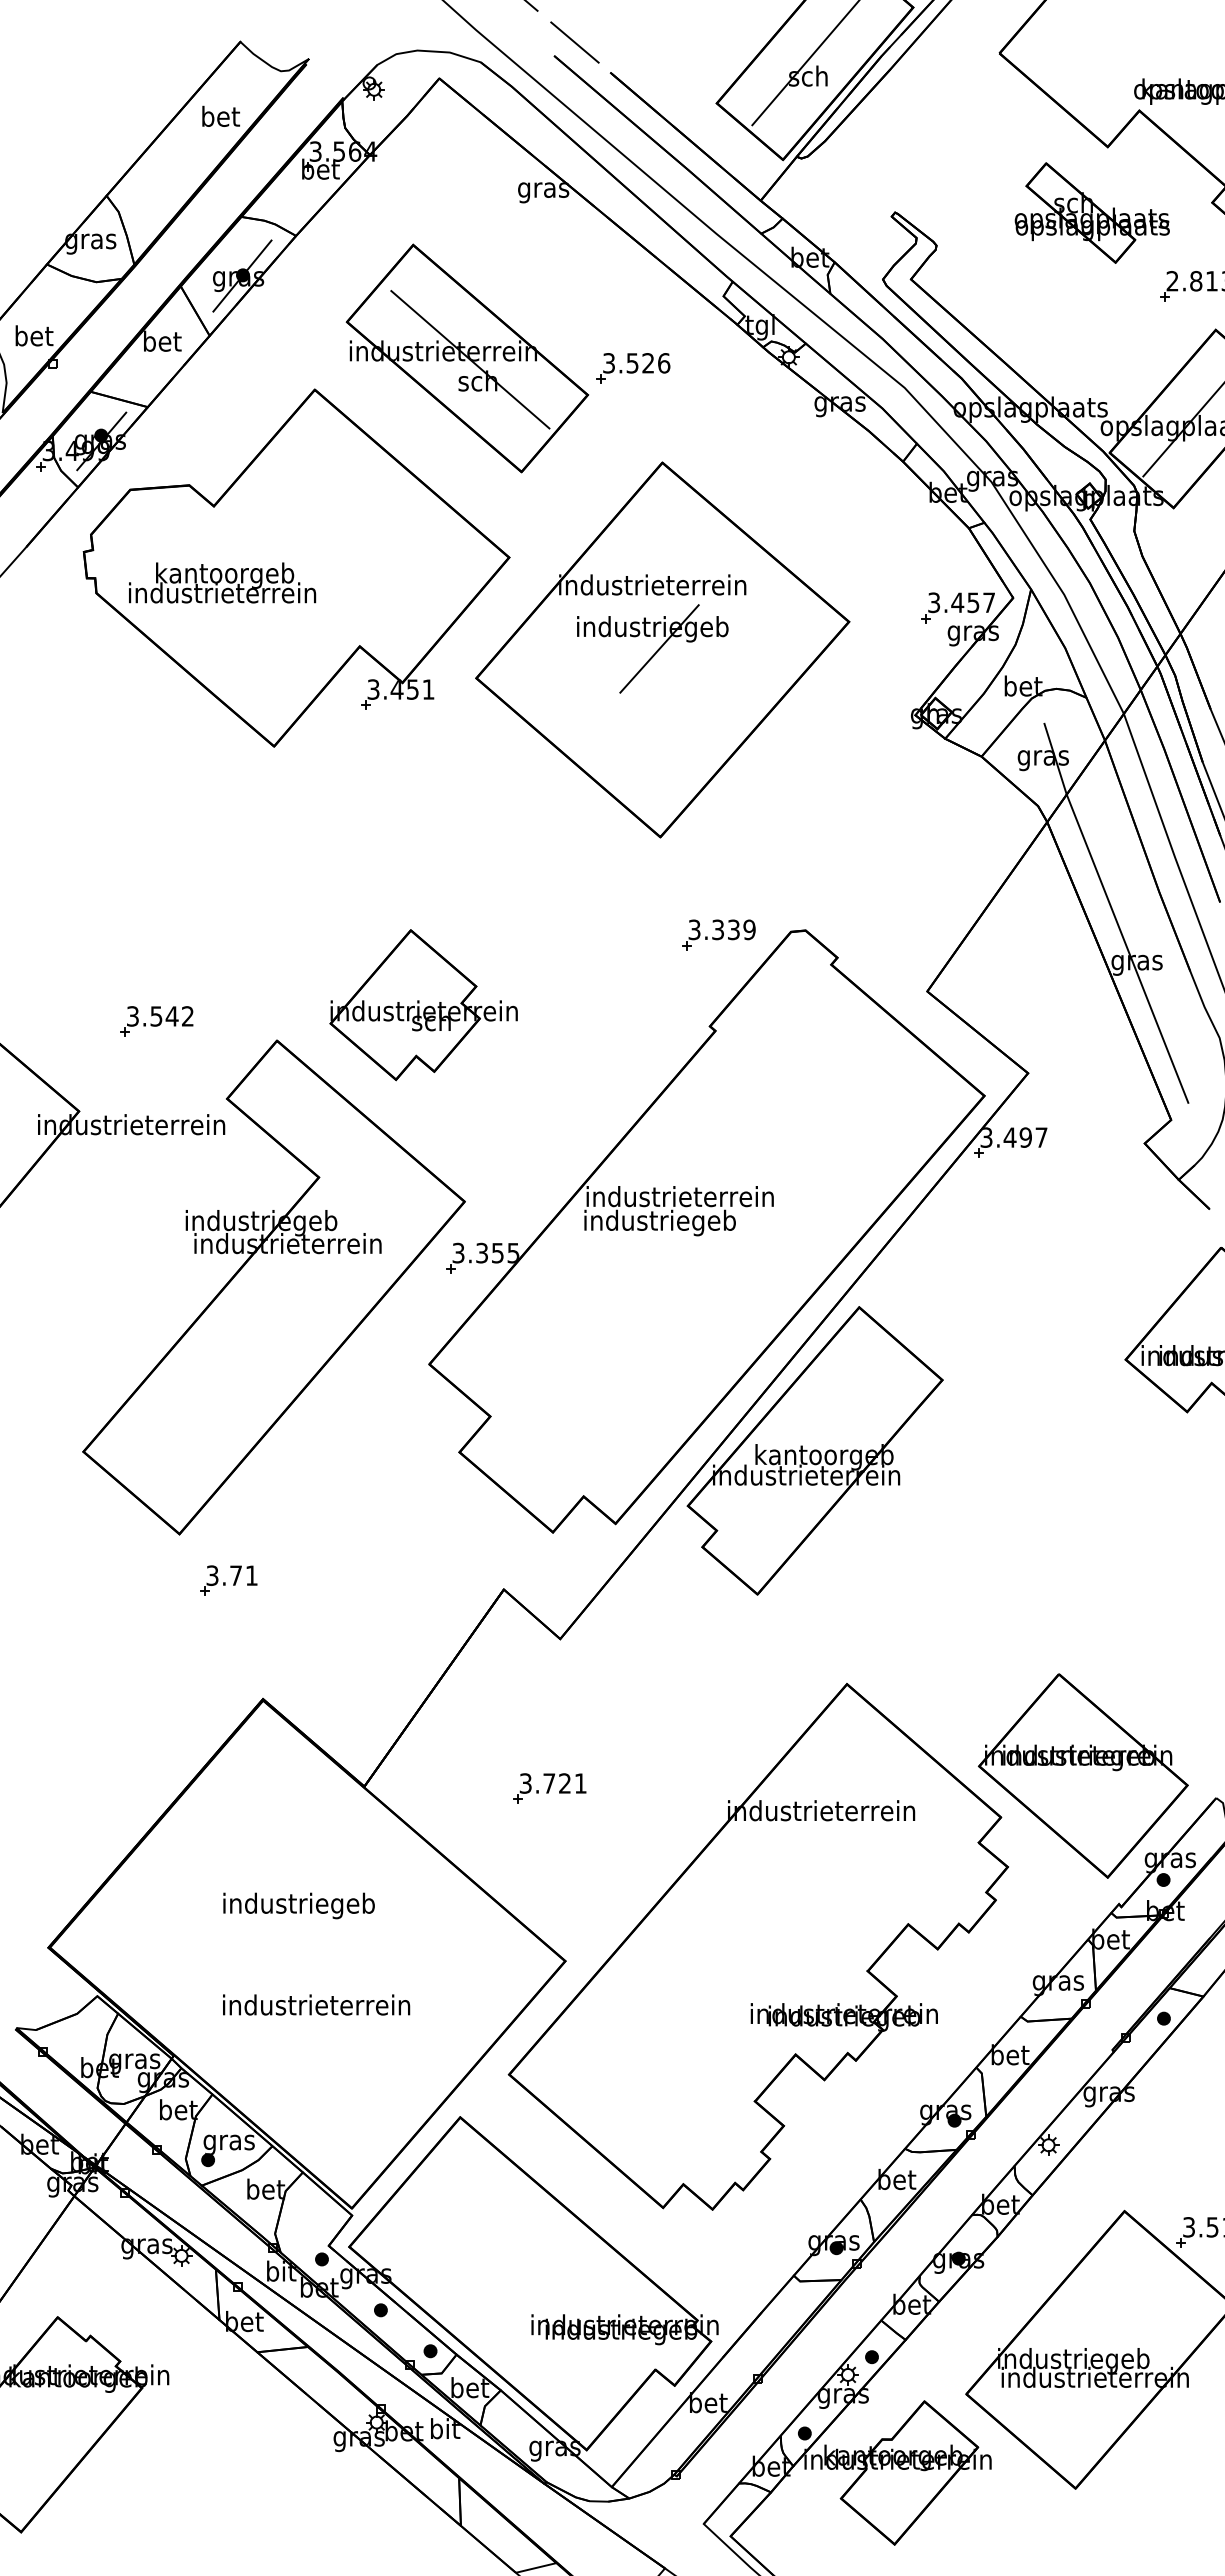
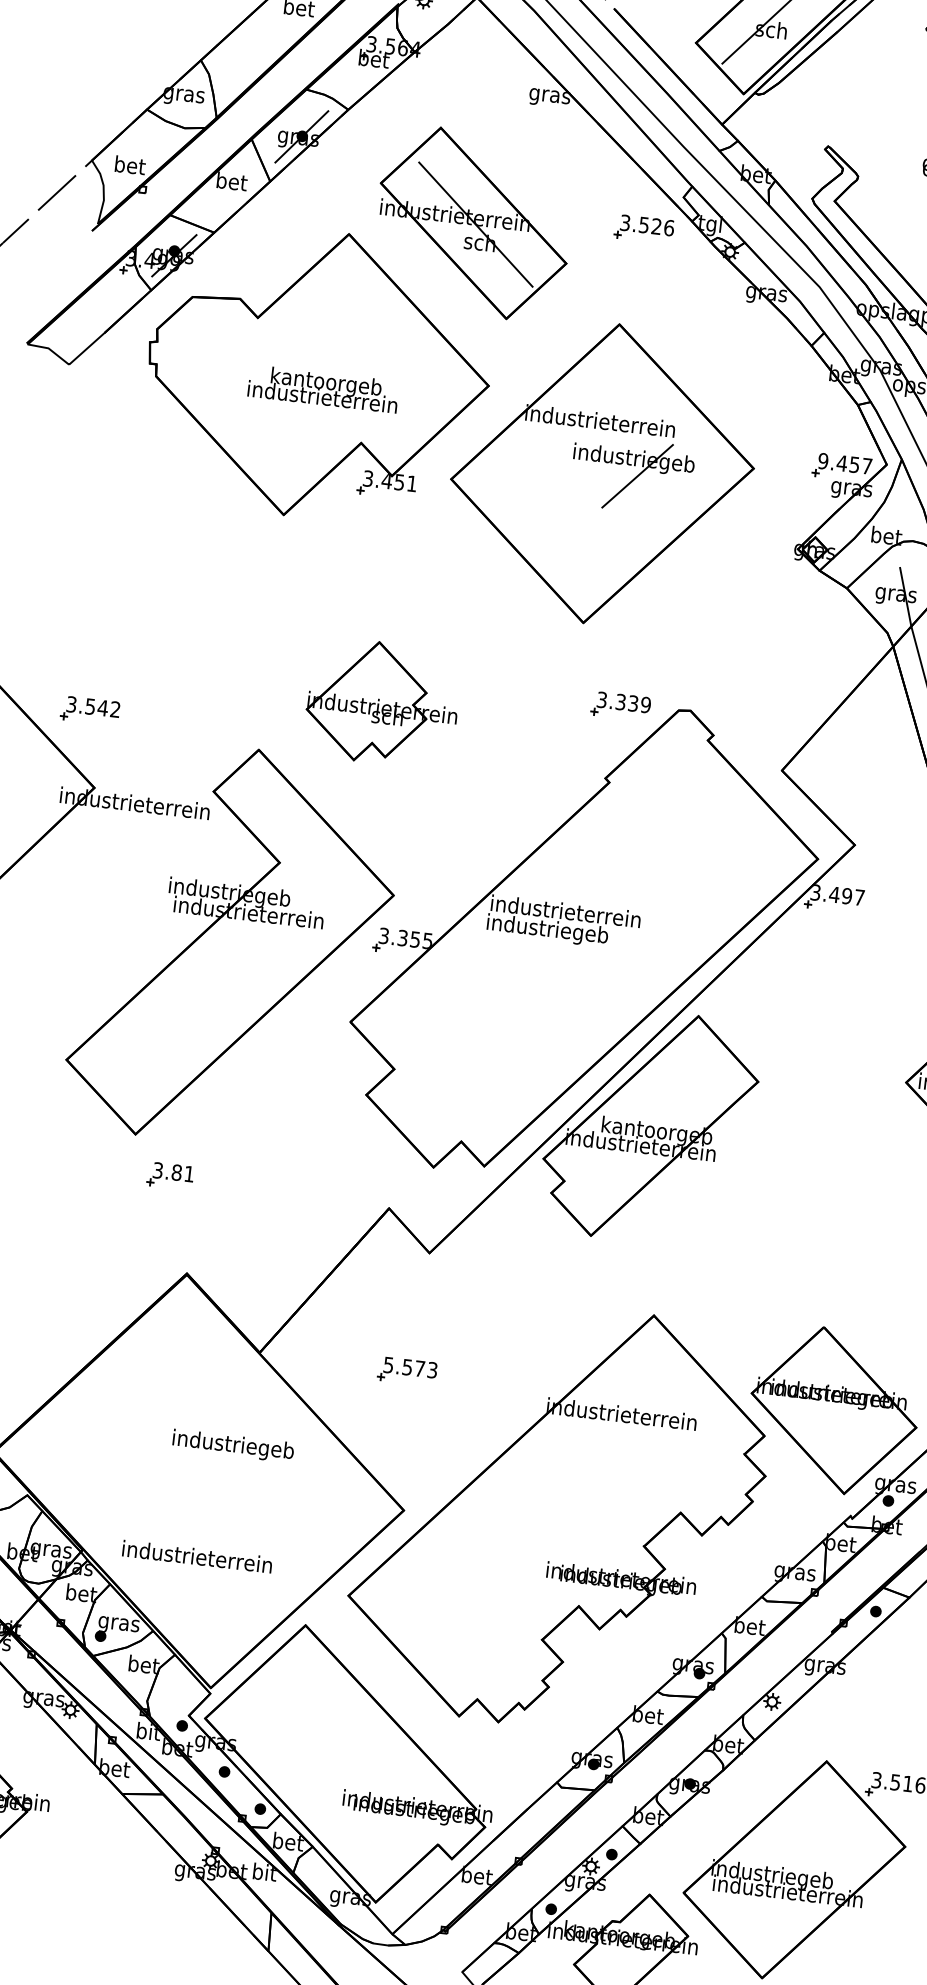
part: (633, 368) -> (644, 229), moved
text: (222, 582) -> (323, 388), moved
text: (934, 602) -> (823, 461), 3.457 -> 9.457
part: (652, 648) -> (632, 475), moved
part: (423, 1005) -> (382, 703), moved
part: (156, 1021) -> (90, 710), moved
text: (236, 1575) -> (177, 1172), 3.71 -> 3.81
text: (553, 1783) -> (410, 1367), 3.721 -> 5.573
text: (298, 1905) -> (232, 1445), moved
text: (316, 2004) -> (197, 1556), moved

